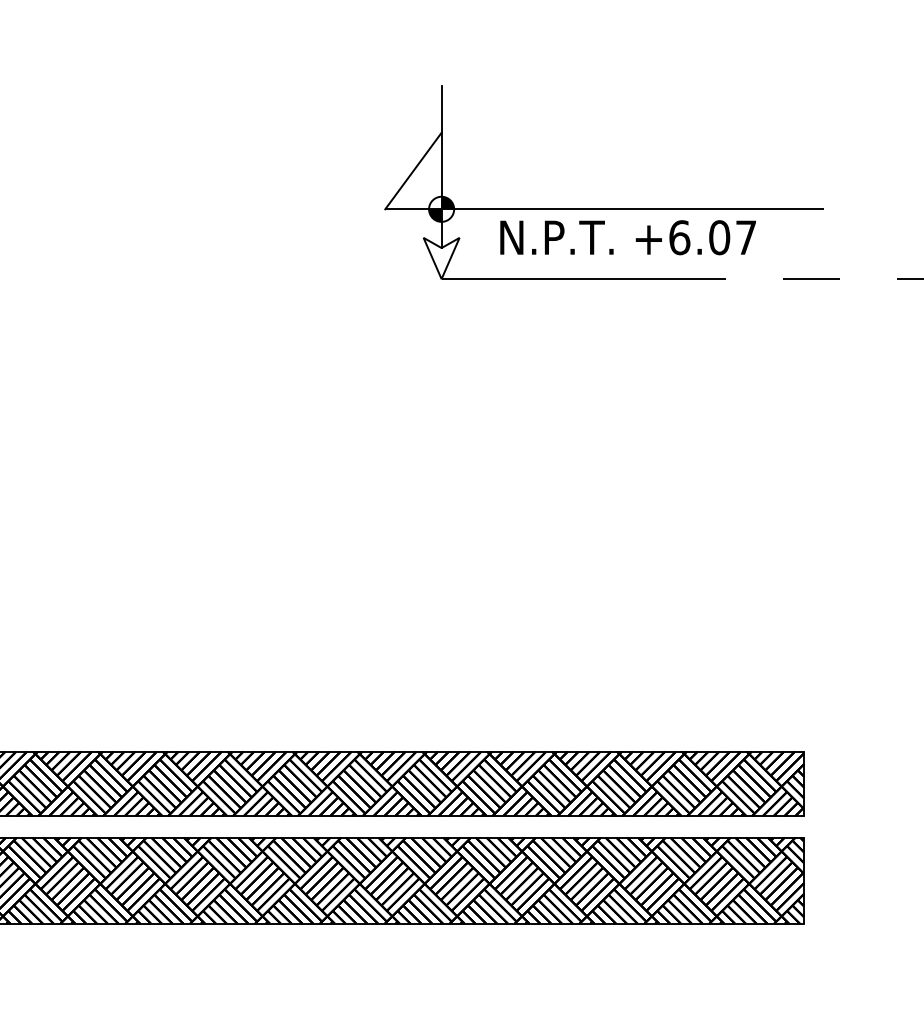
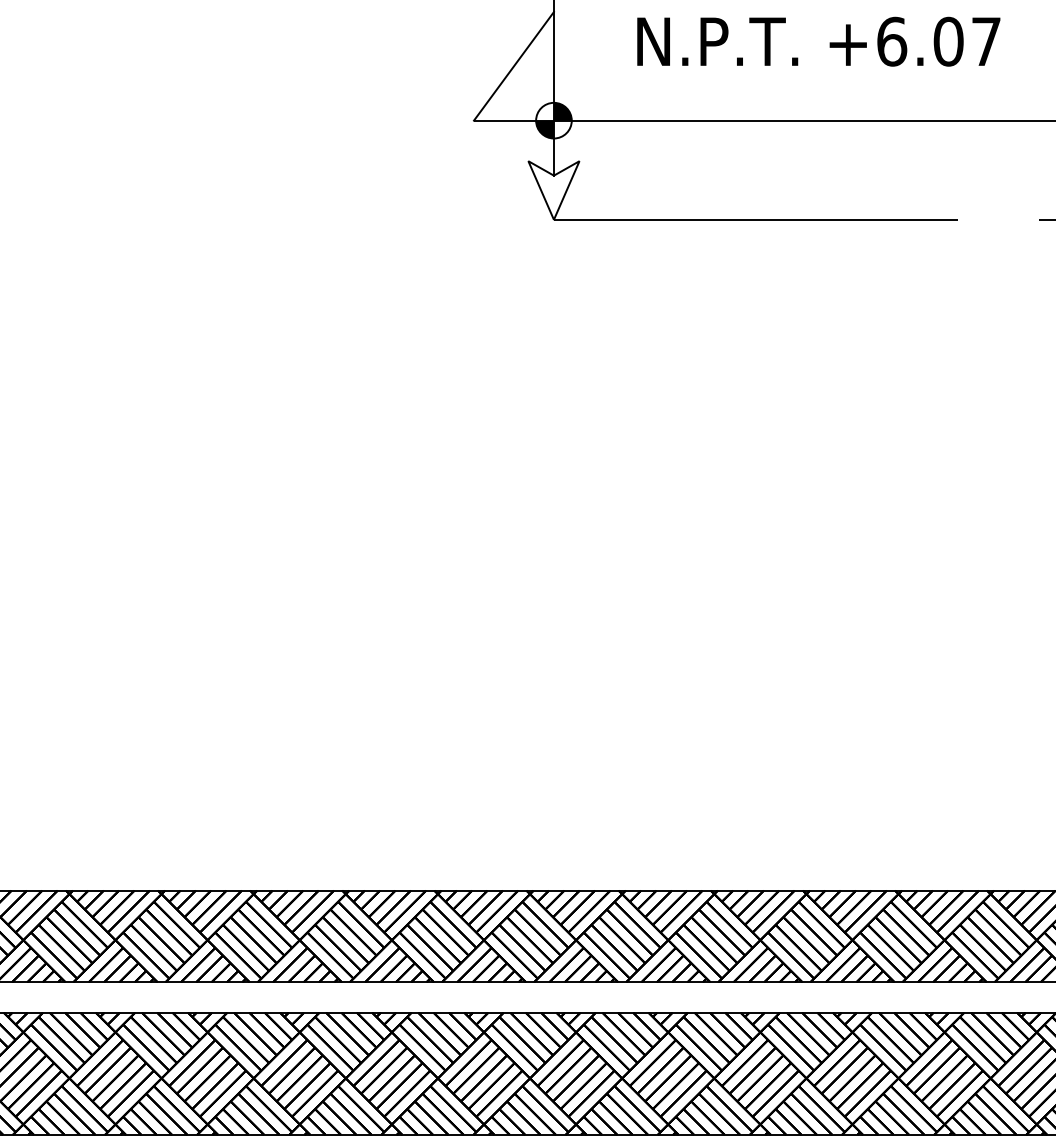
text: (627, 237) -> (817, 41), moved

